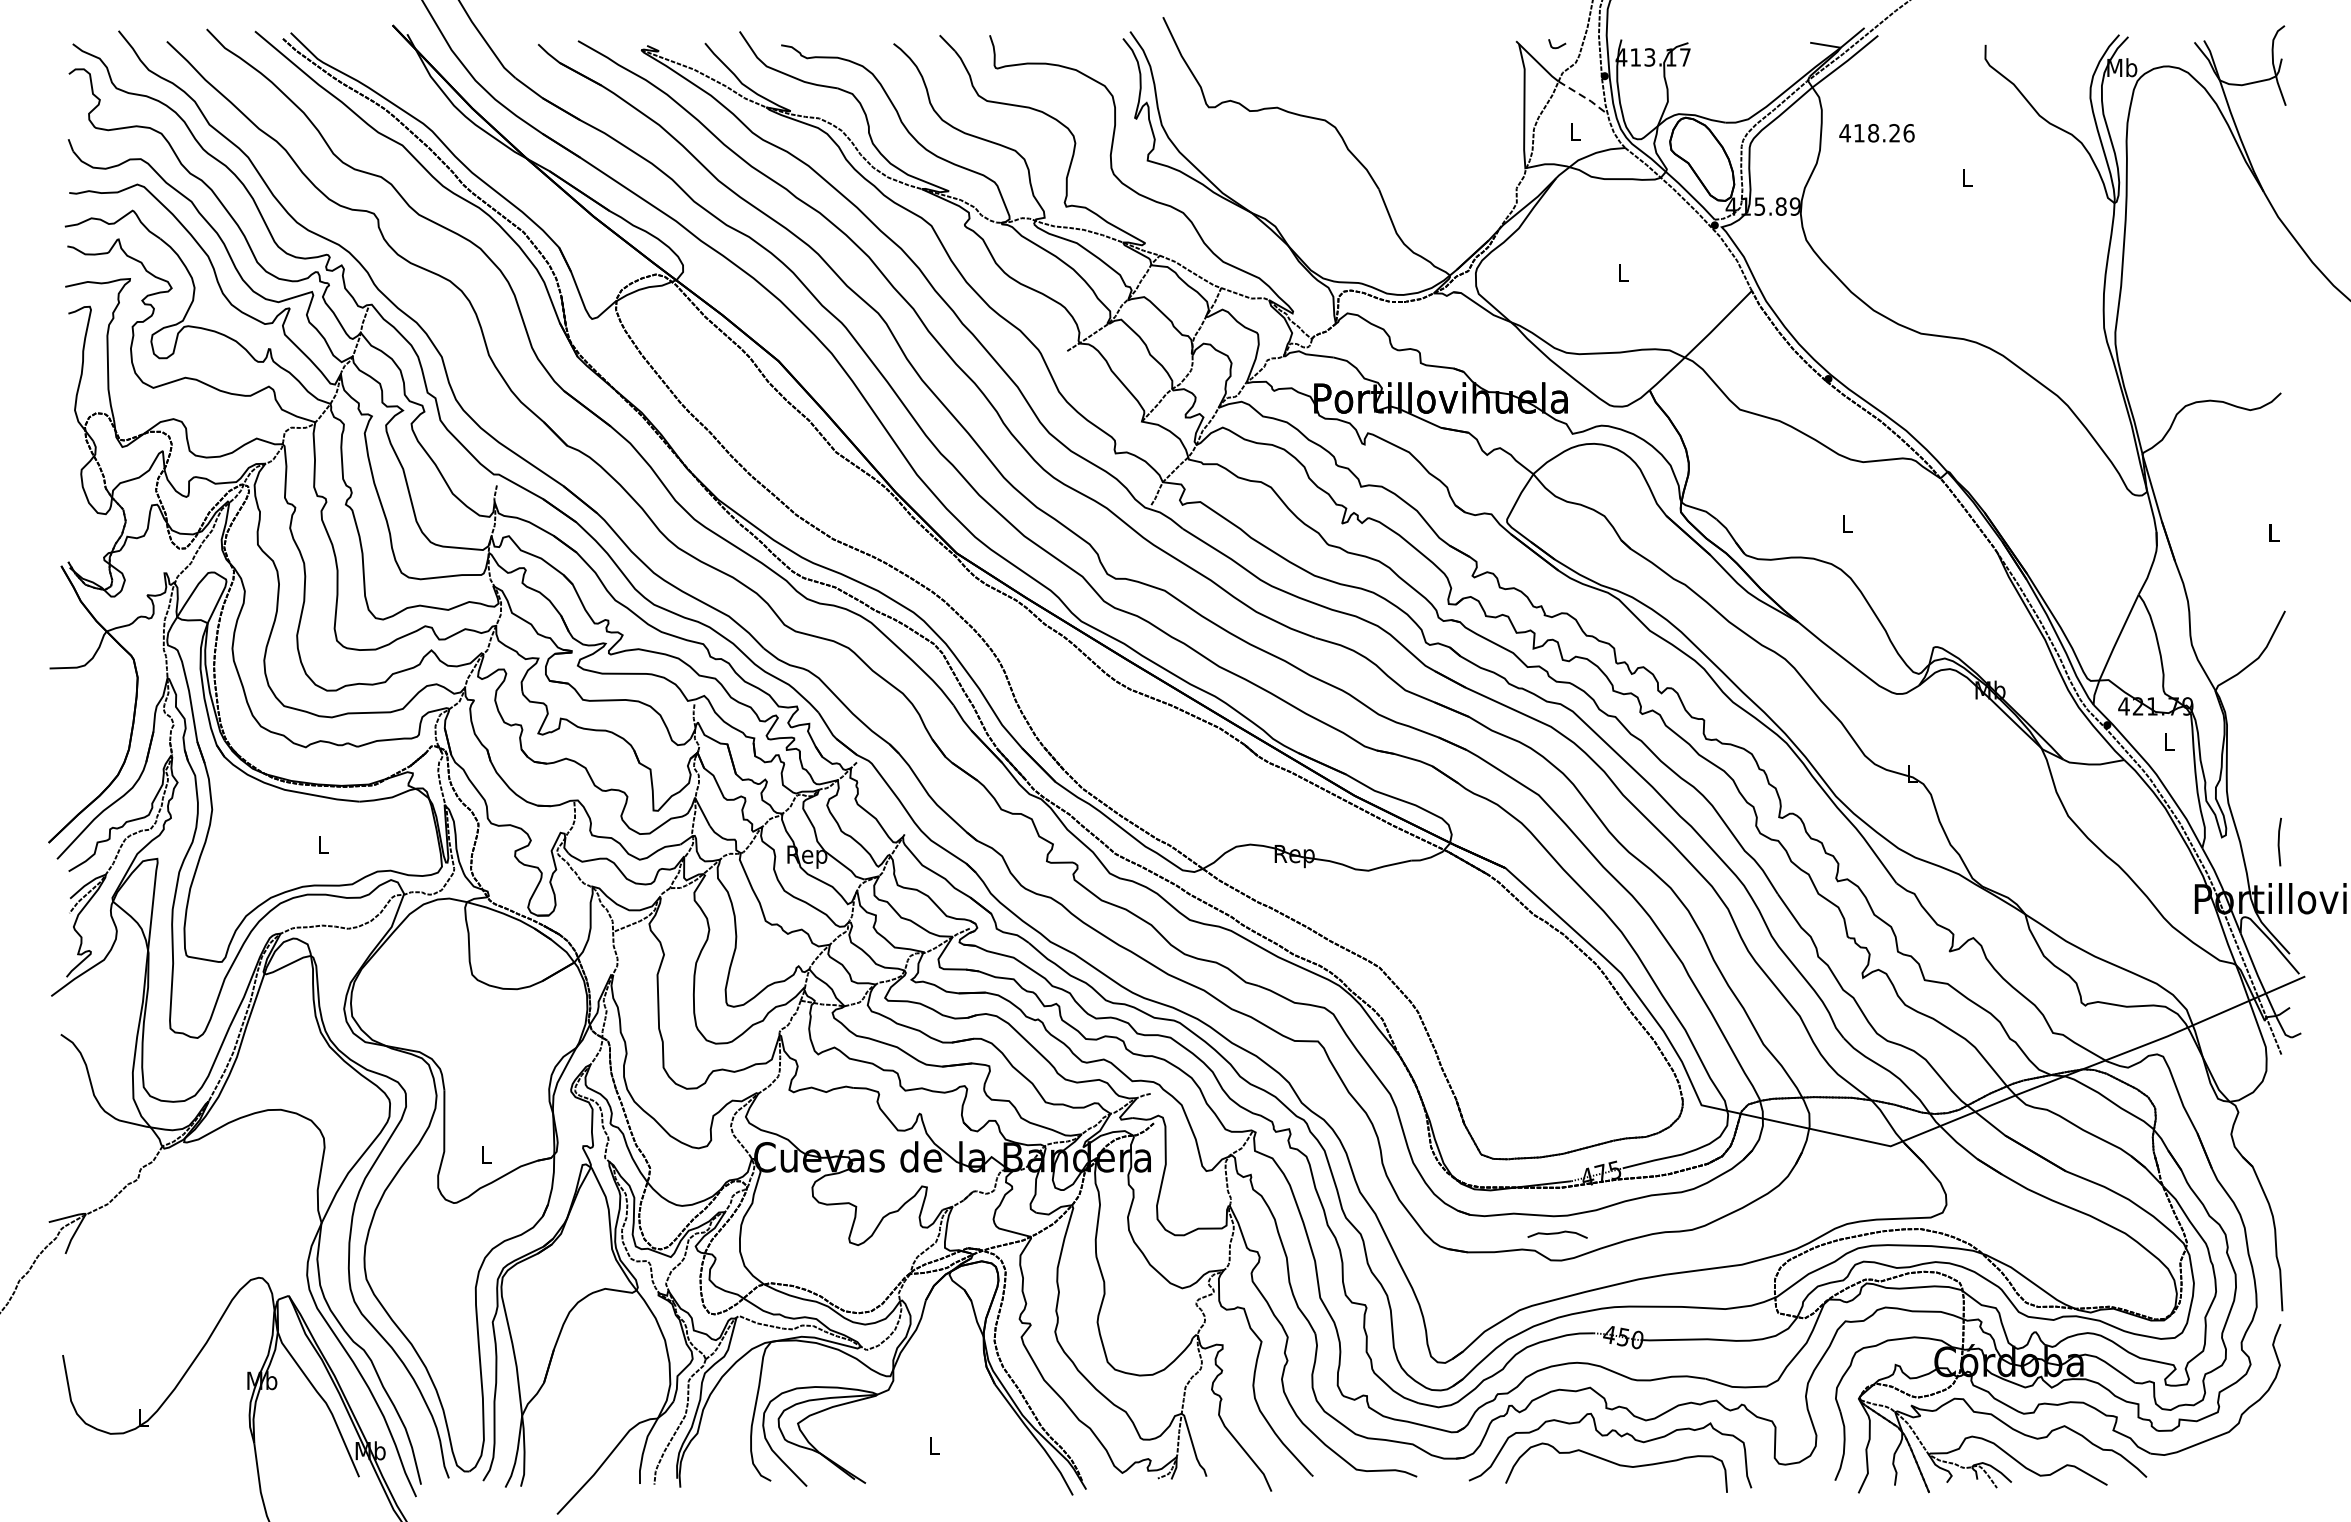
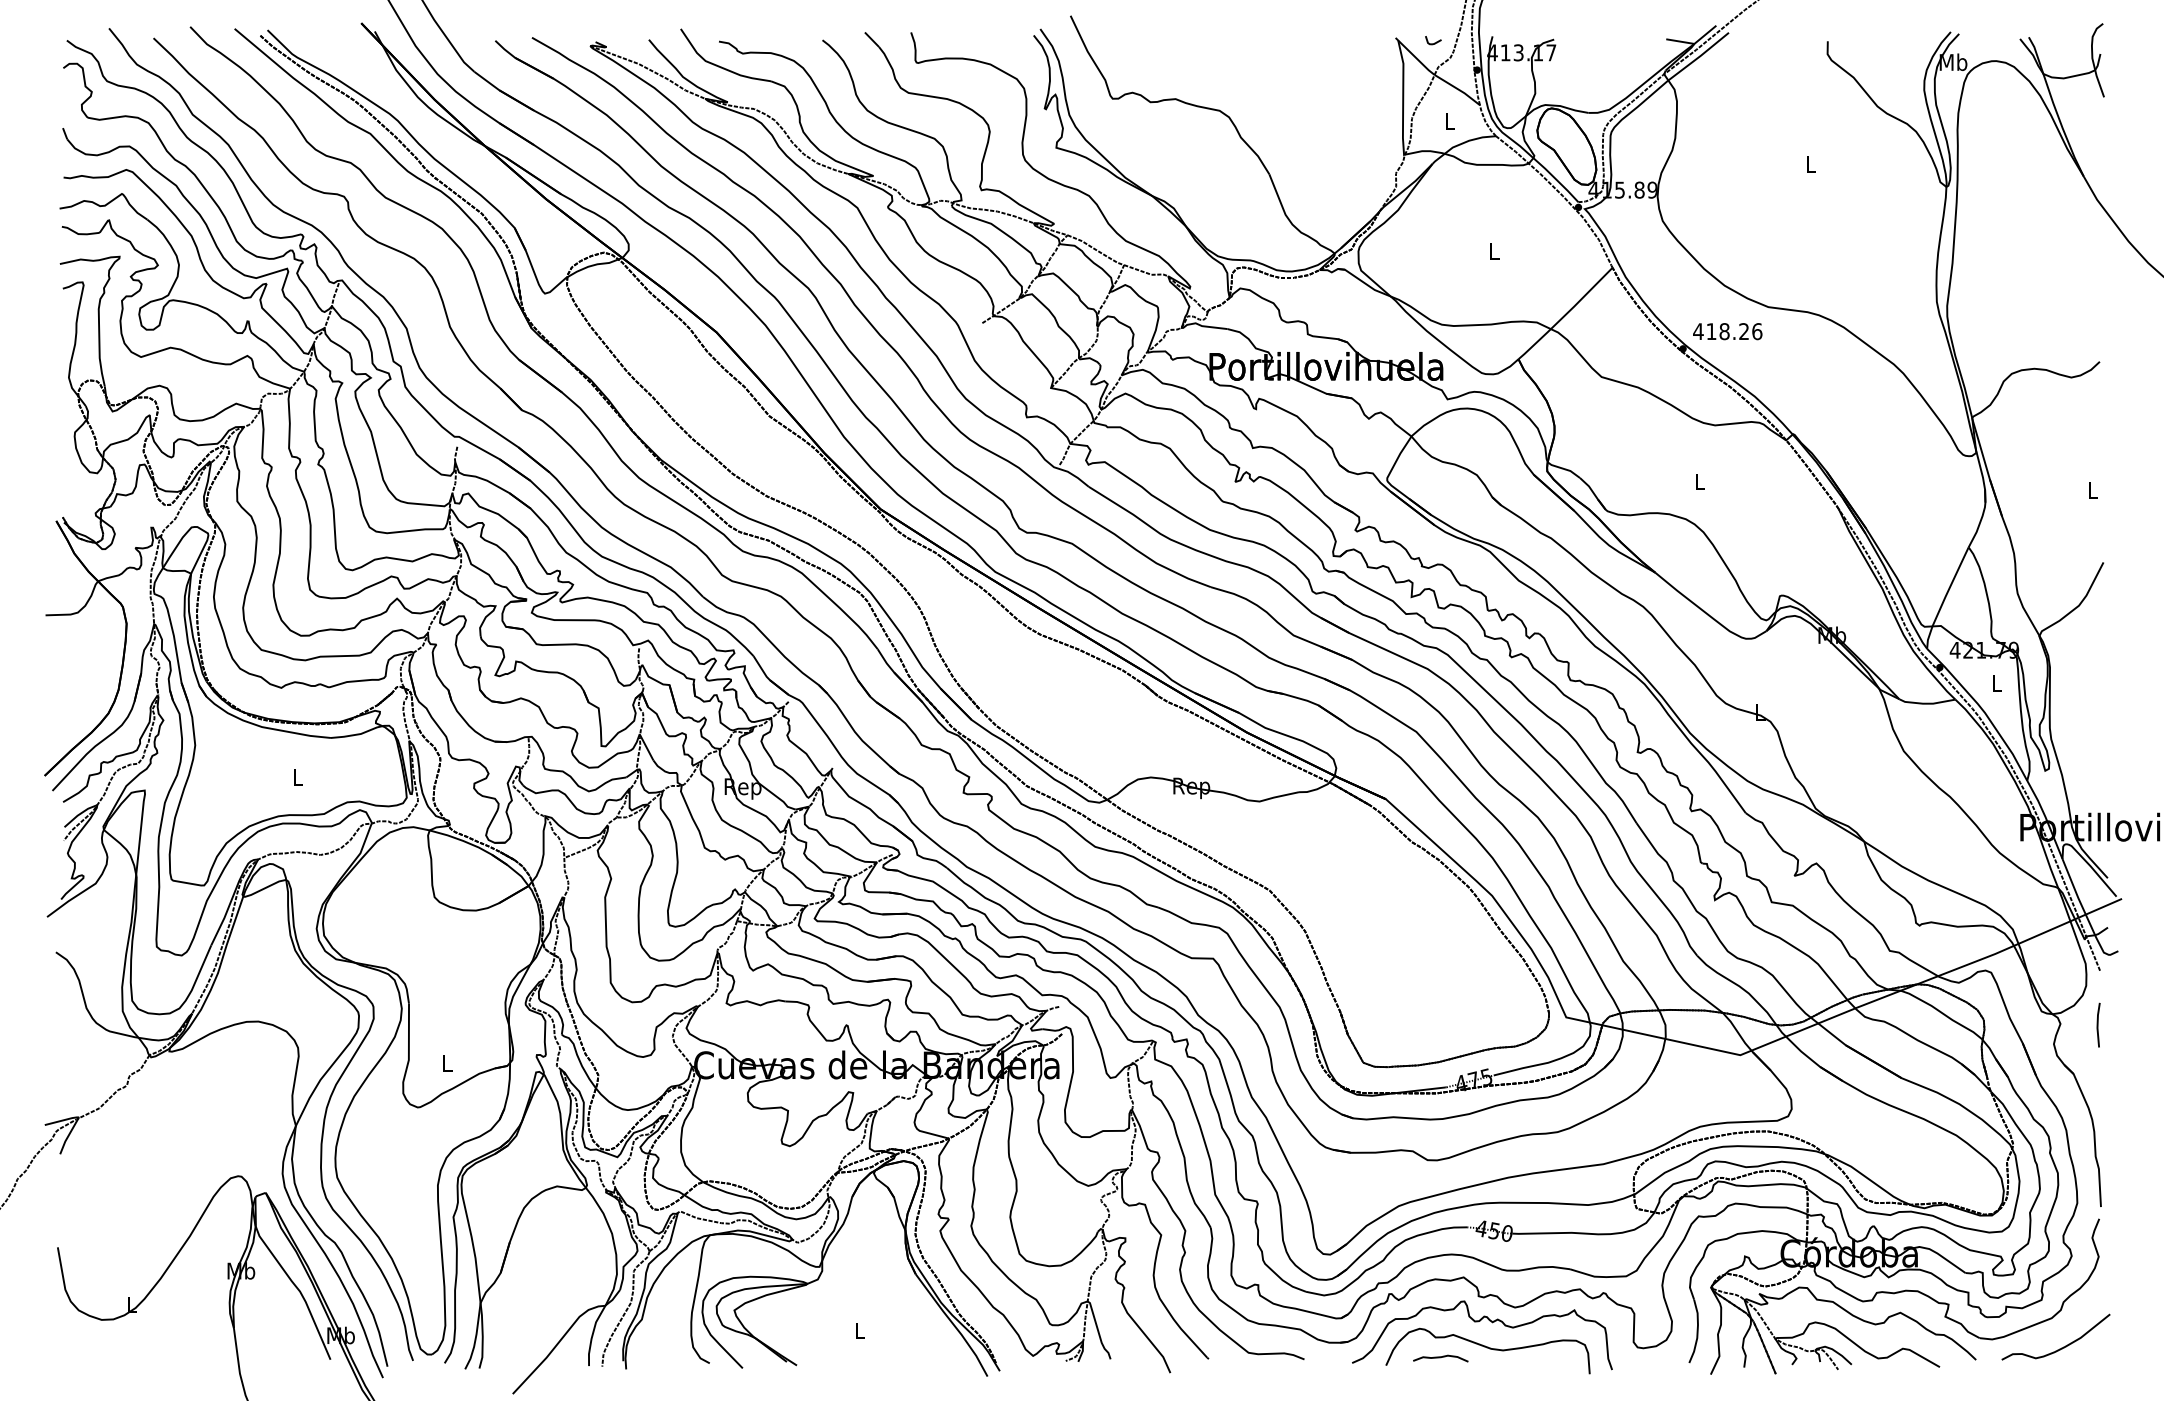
line: (1584, 97) -> (1458, 89), dashed -> solid
text: (1876, 133) -> (1727, 331), moved
line: (2279, 841) -> (2098, 1024), moved
curve: (1557, 1234) -> (1440, 1358), moved
curve: (2239, 1463) -> (2061, 1347), added

